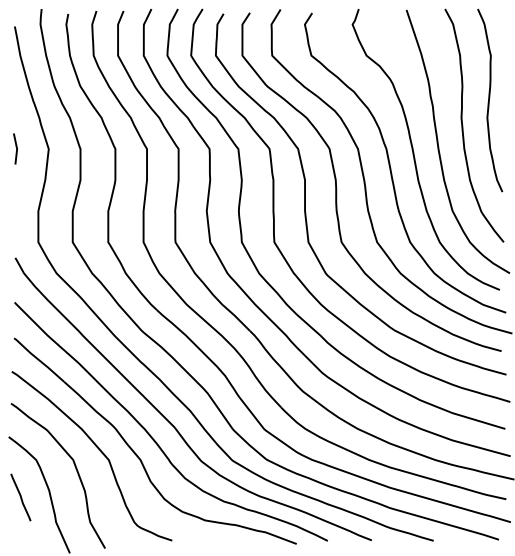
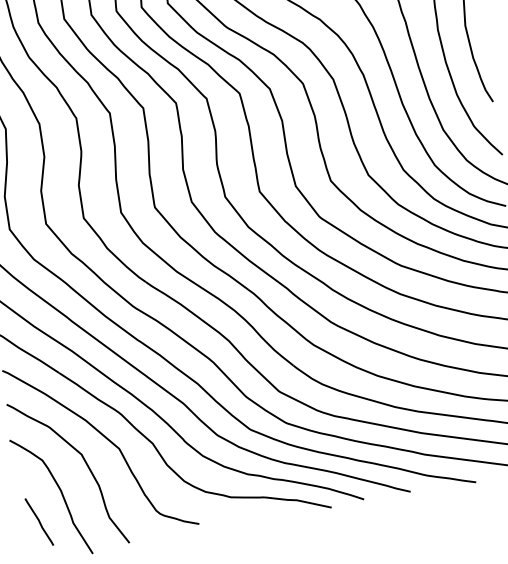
line: (20, 497) -> (38, 522), moved

